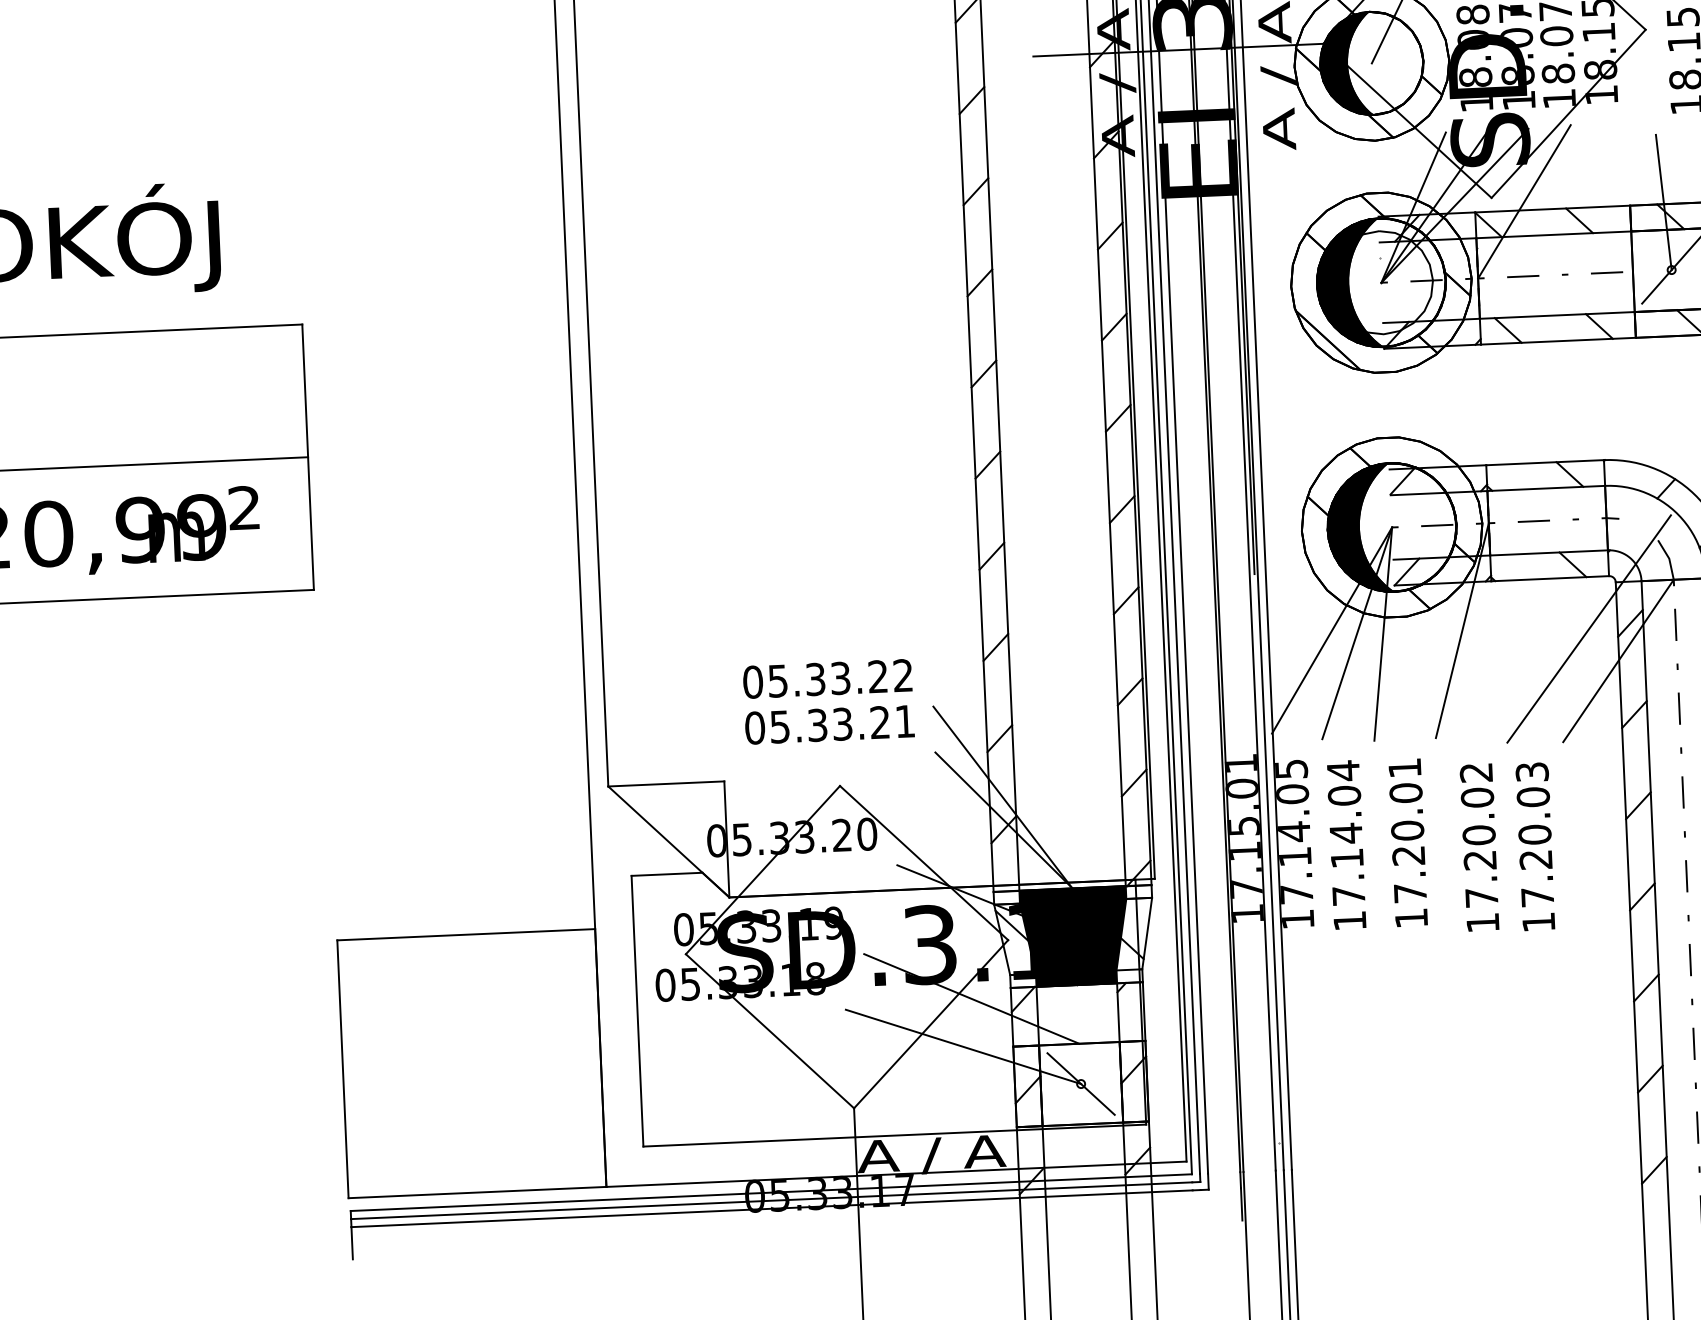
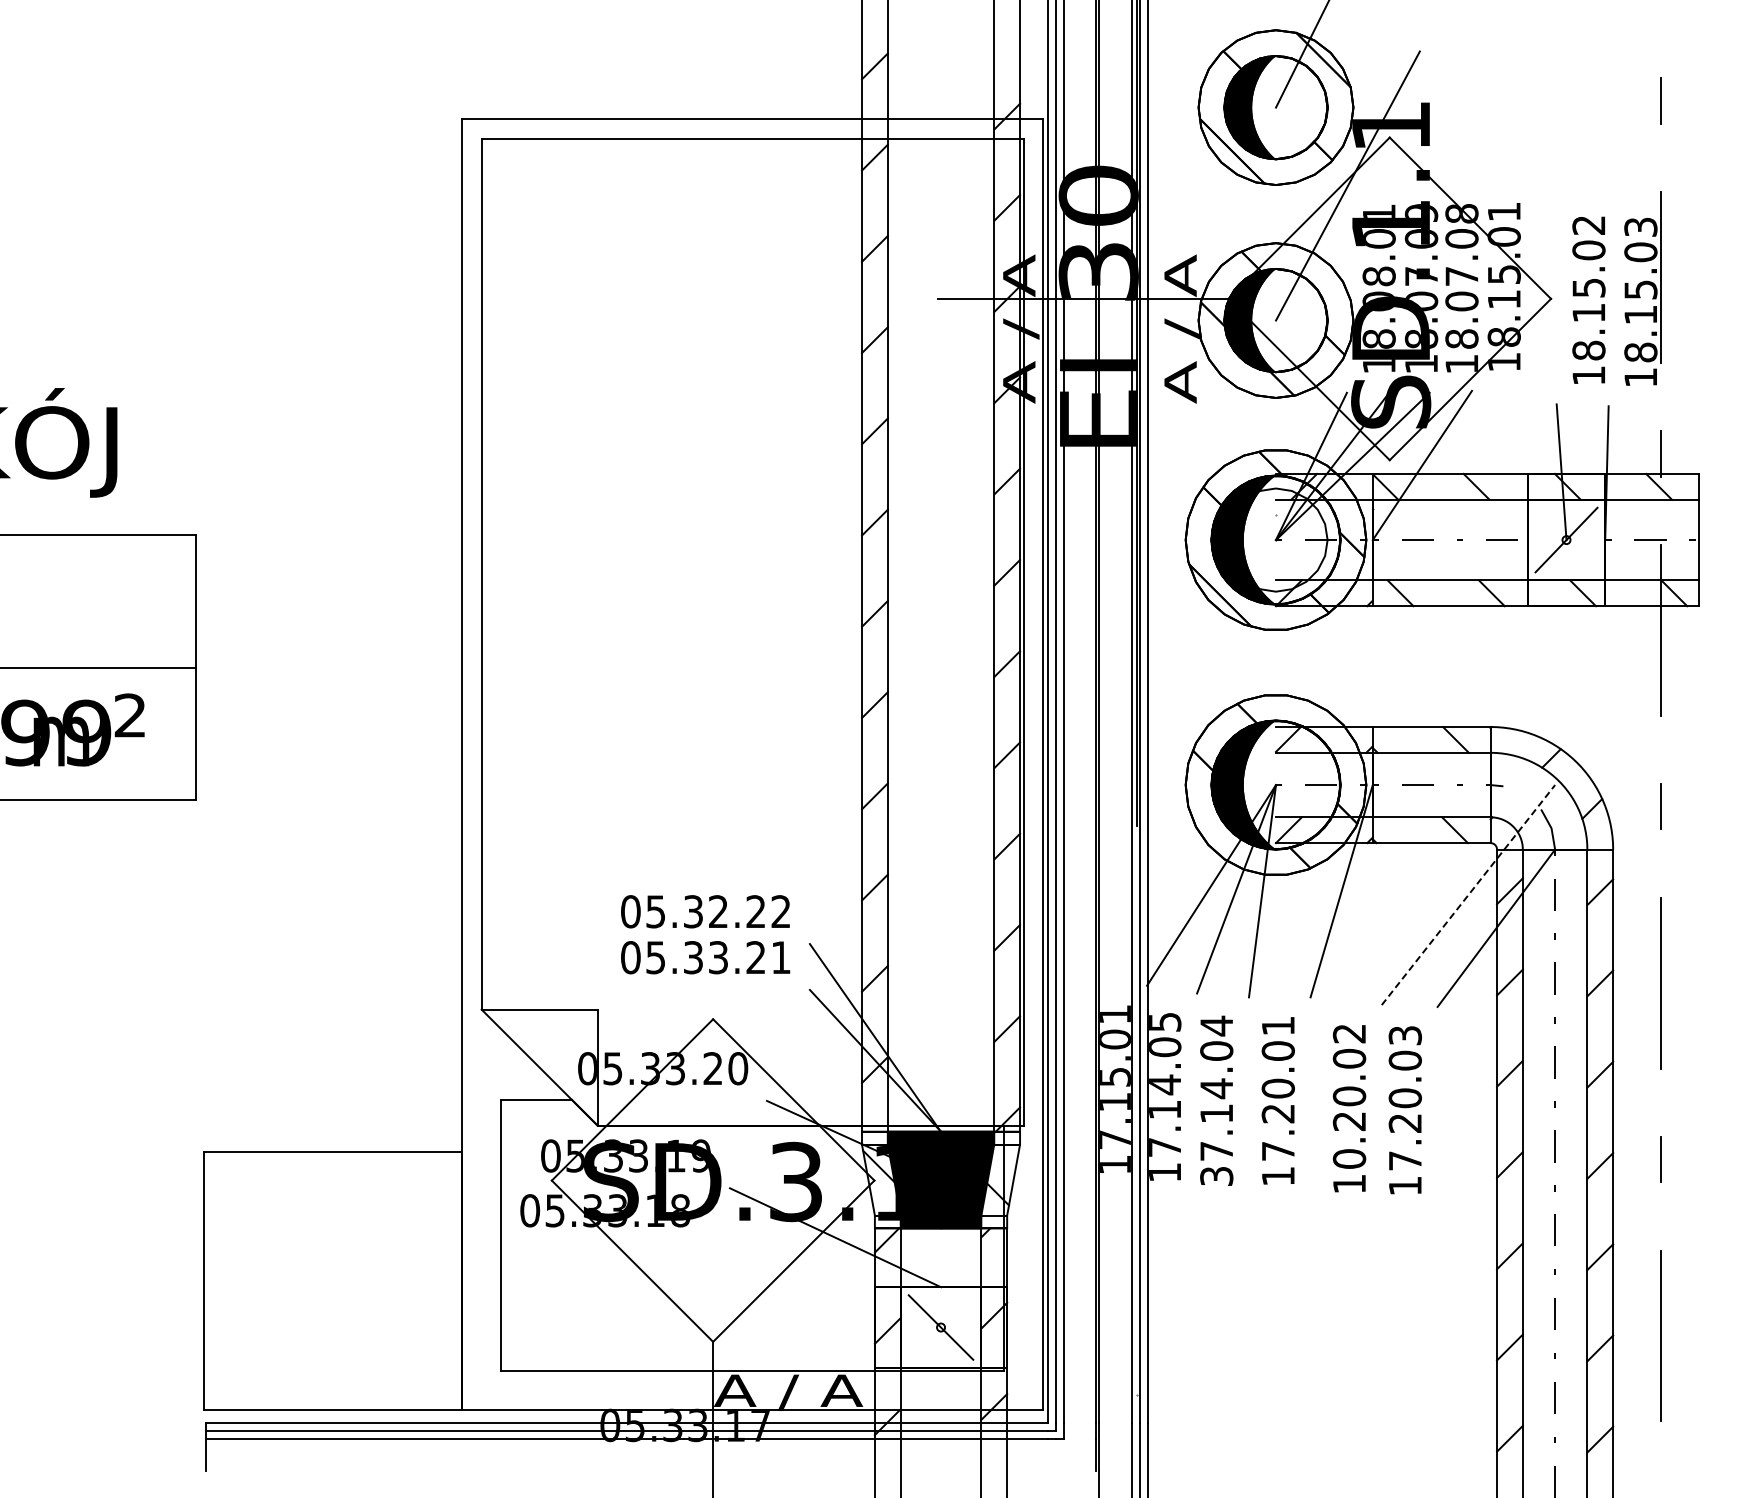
line: (1589, 628) -> (1468, 894), solid -> dashed
text: (840, 678) -> (718, 911), 05.33.22 -> 05.32.22
text: (1481, 897) -> (1349, 1158), 17.20.02 -> 10.20.02
text: (1349, 921) -> (1216, 1176), 17.14.04 -> 37.14.04
line: (963, 1047) -> (825, 1285), removed

